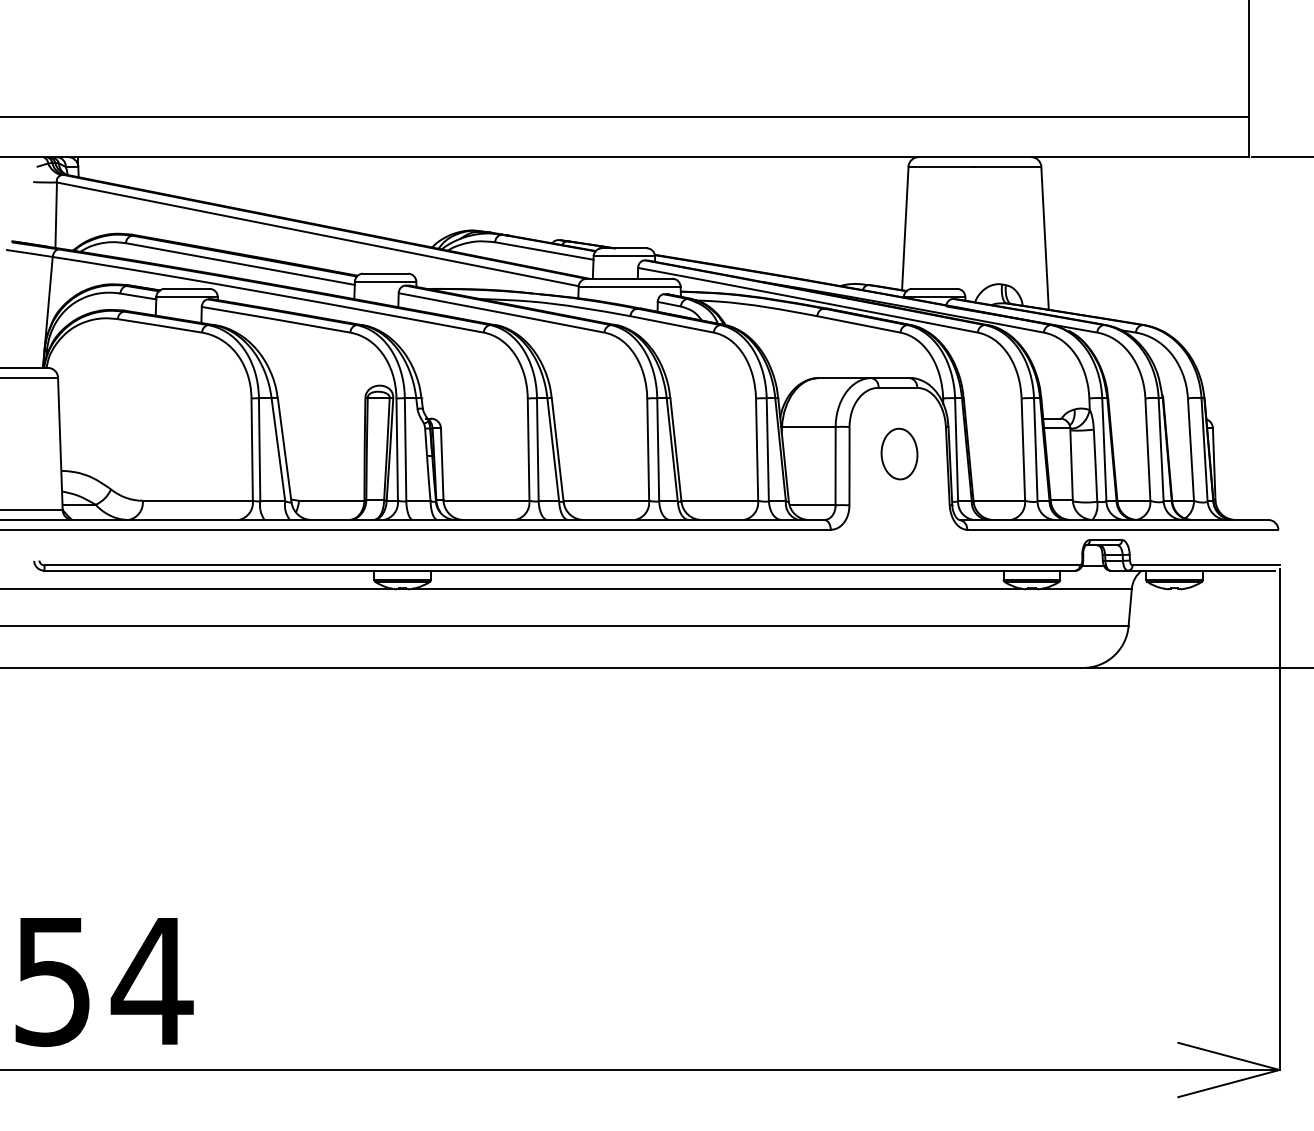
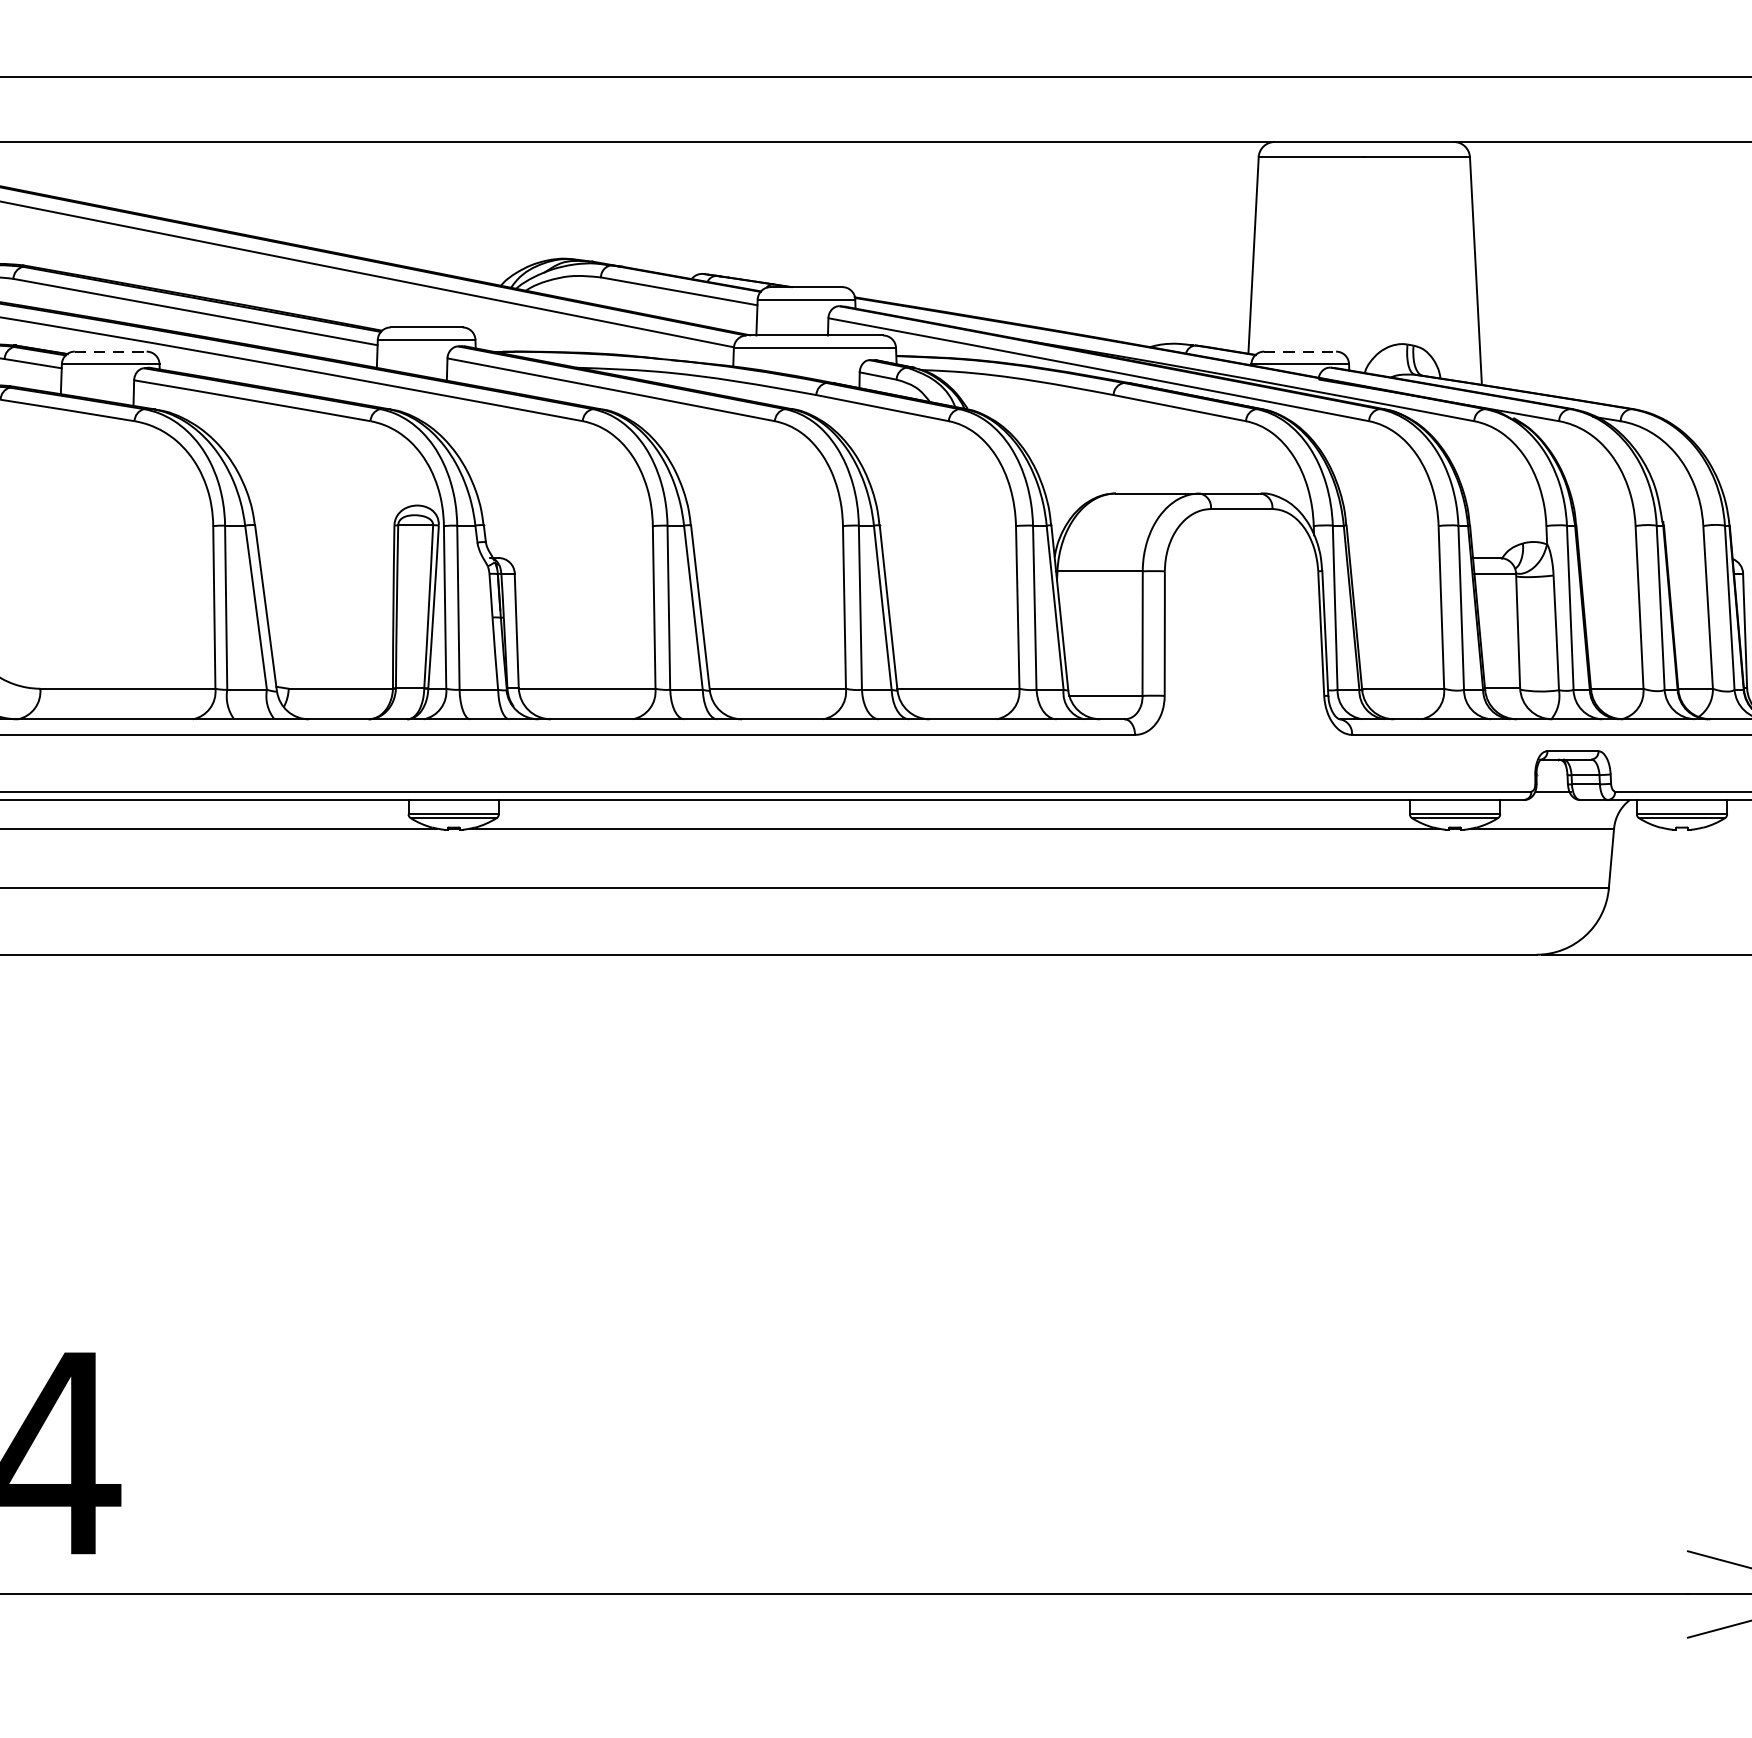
line: (187, 288) -> (111, 350), solid -> dashed
line: (934, 288) -> (1300, 350), solid -> dashed
part: (899, 453) -> (1244, 613), removed

